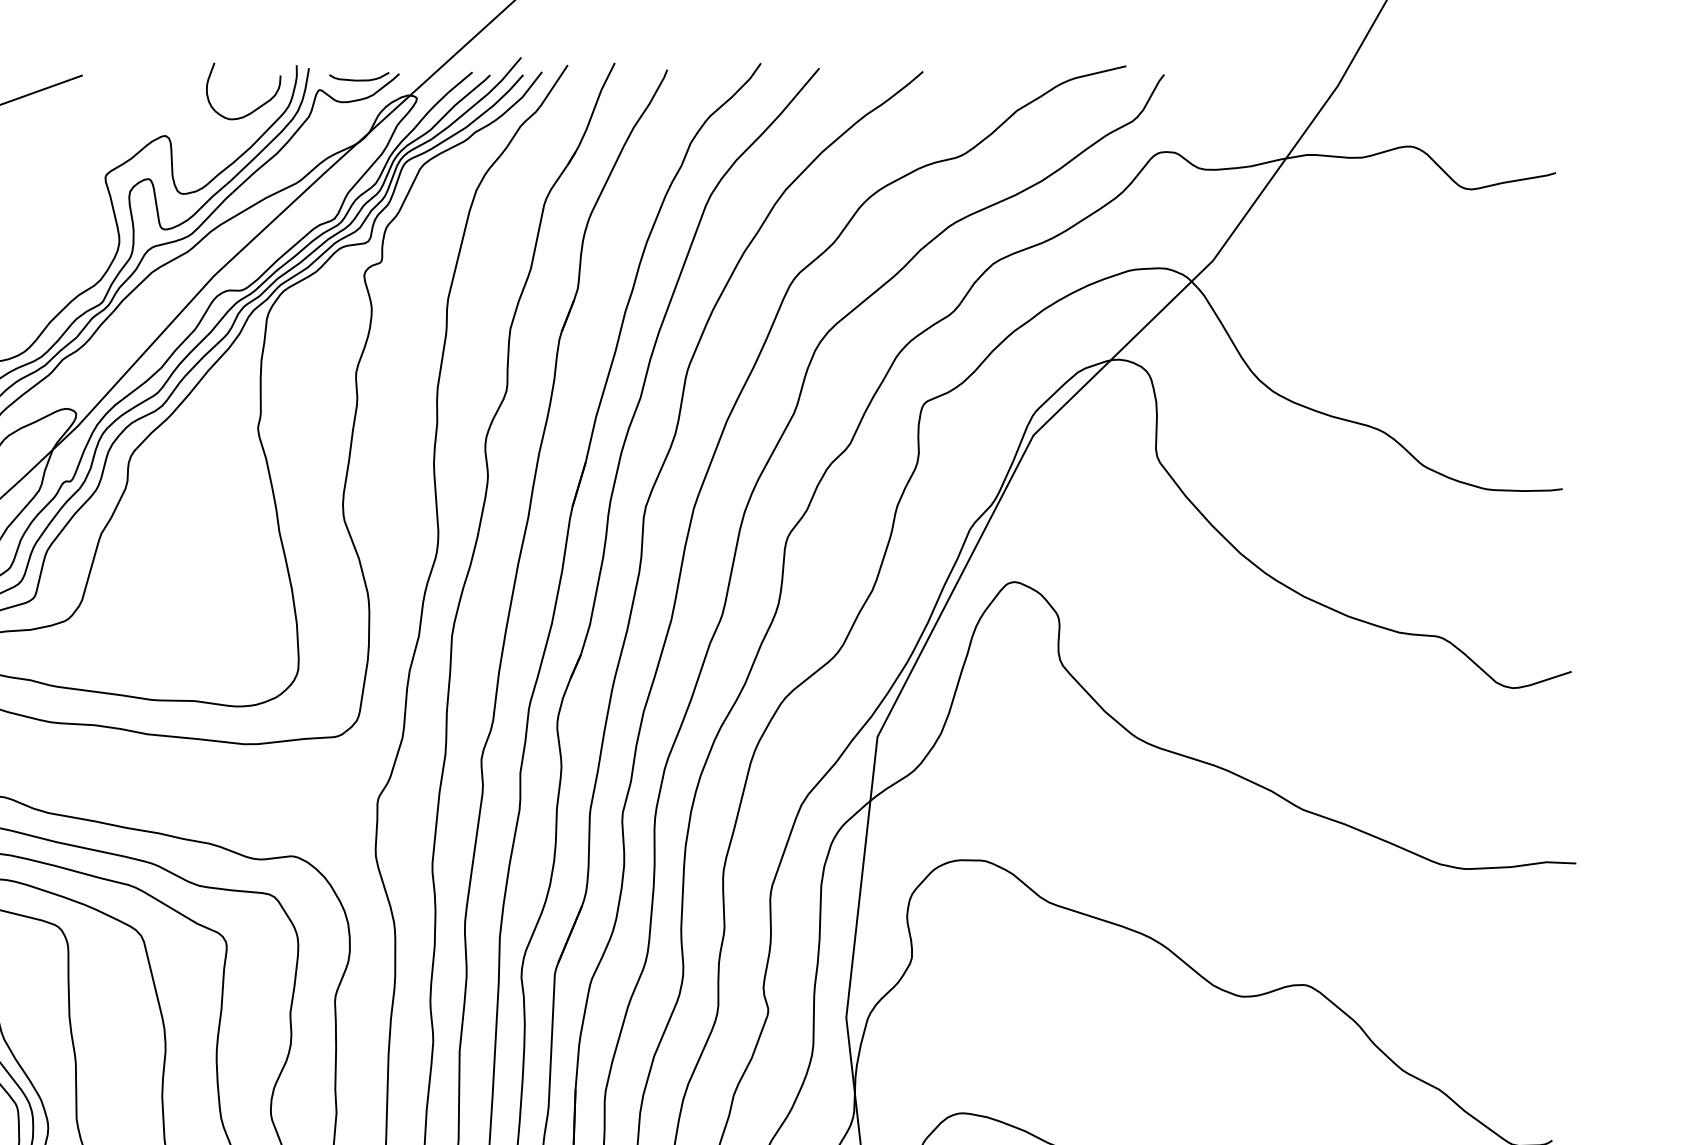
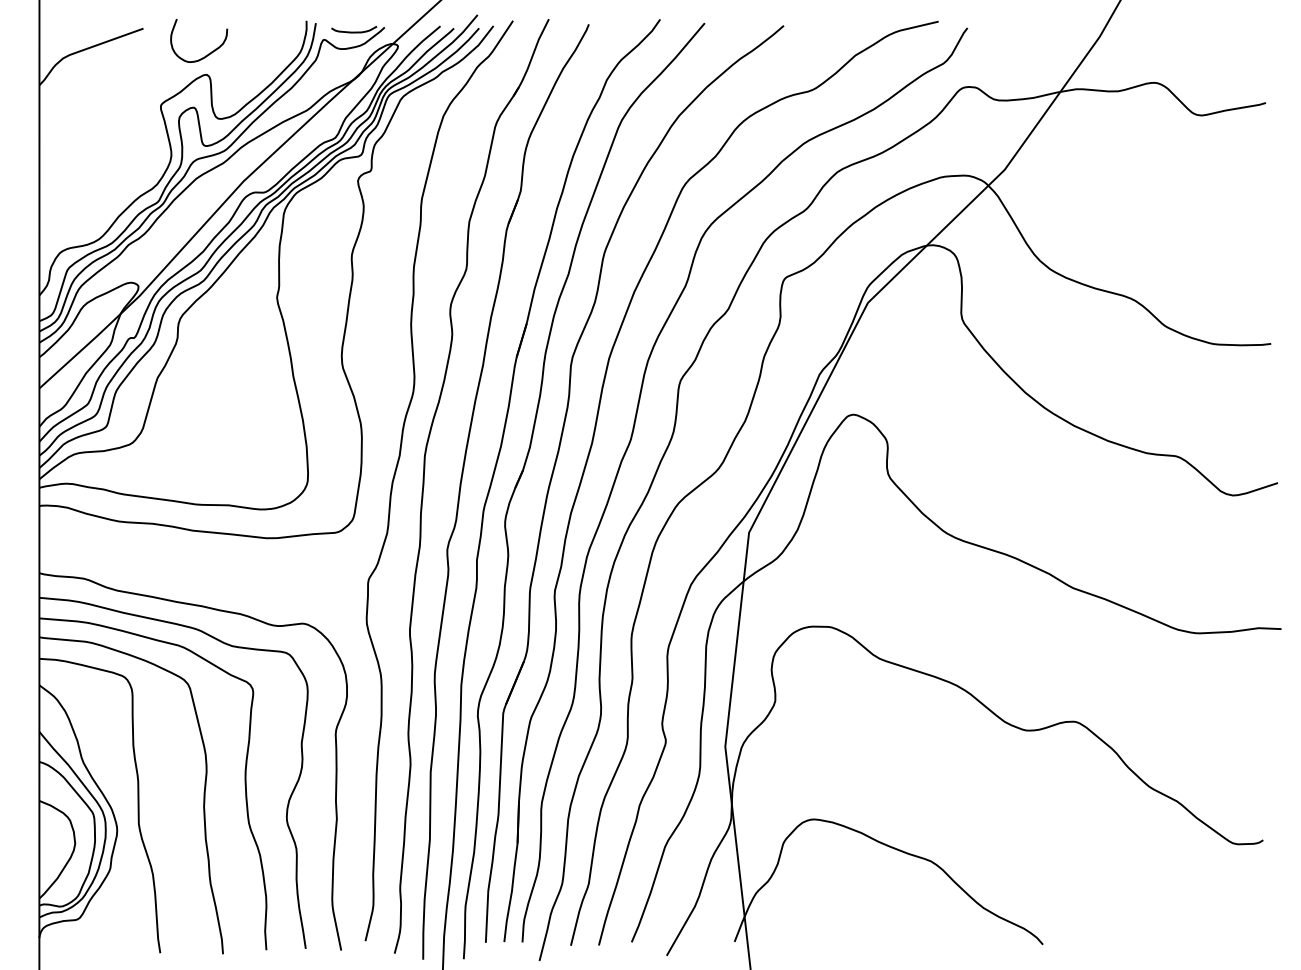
curve: (255, 108) -> (208, 53), moved

